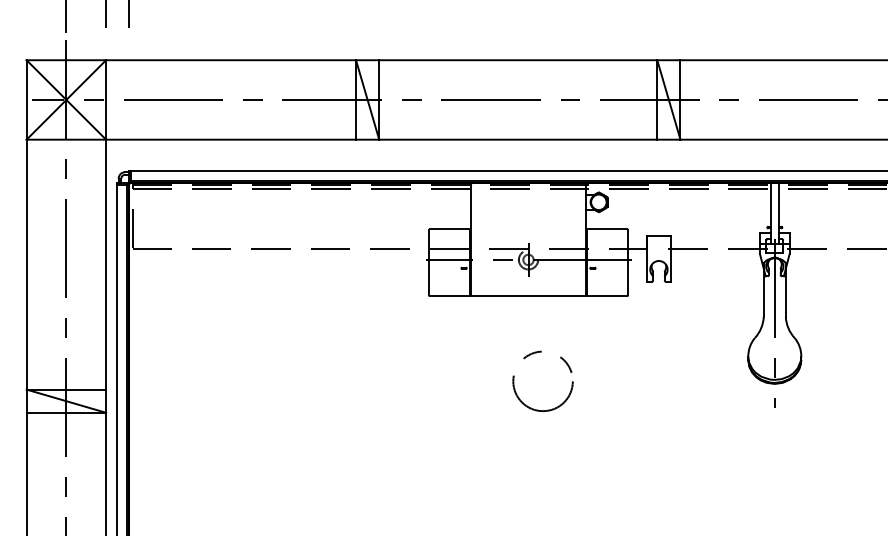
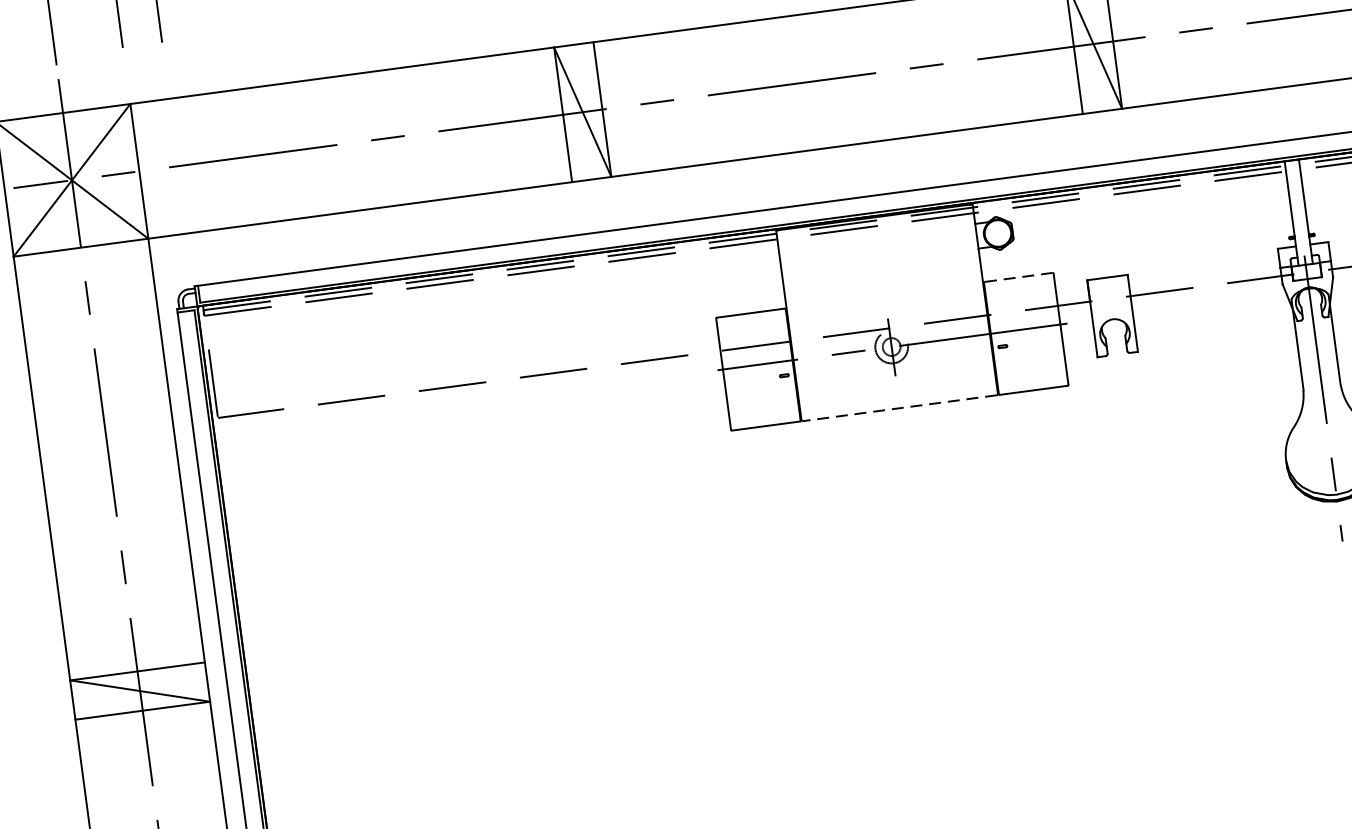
line: (607, 229) -> (1018, 277), solid -> dashed
line: (528, 296) -> (899, 409), solid -> dashed
circle: (542, 380) -> (942, 548), removed

